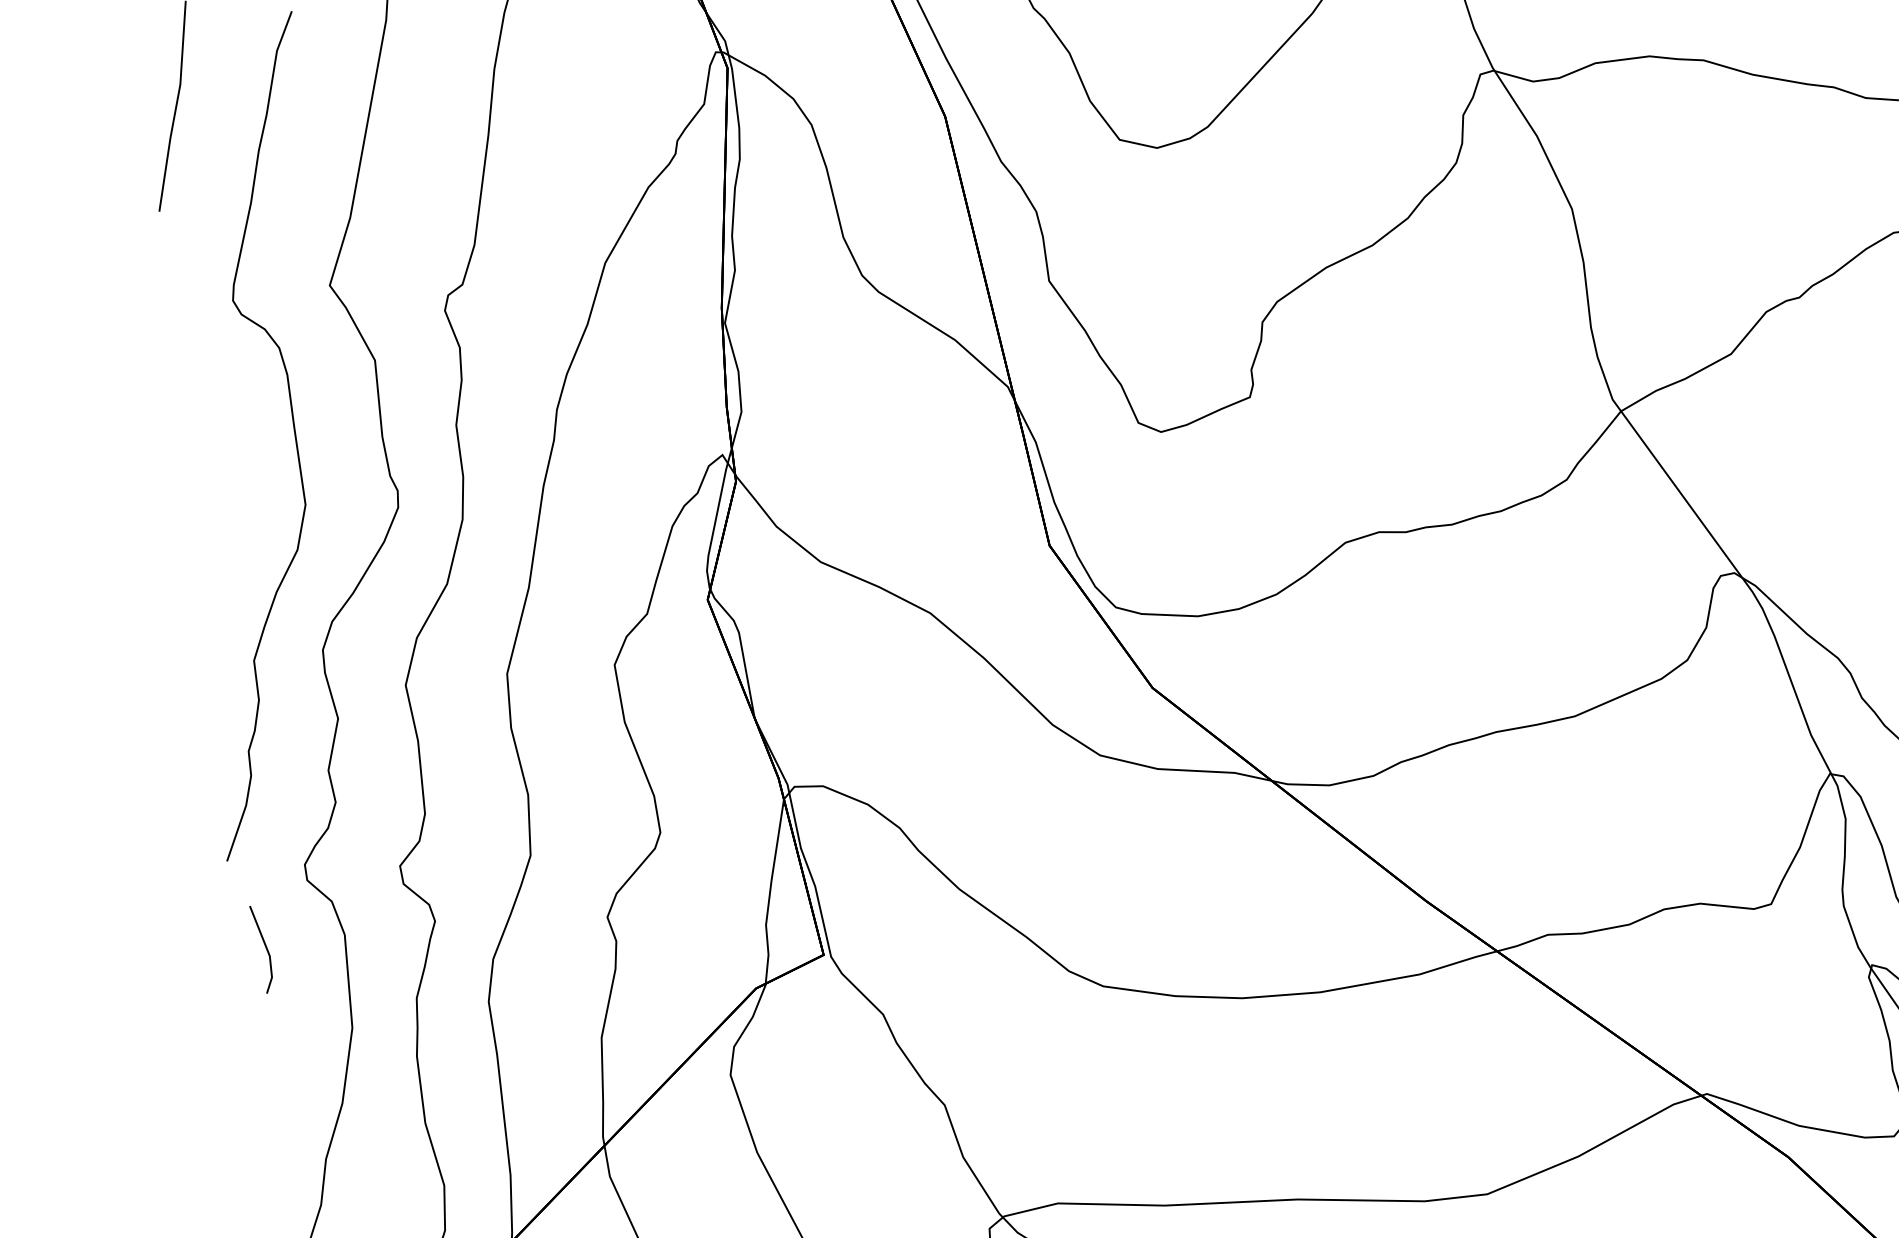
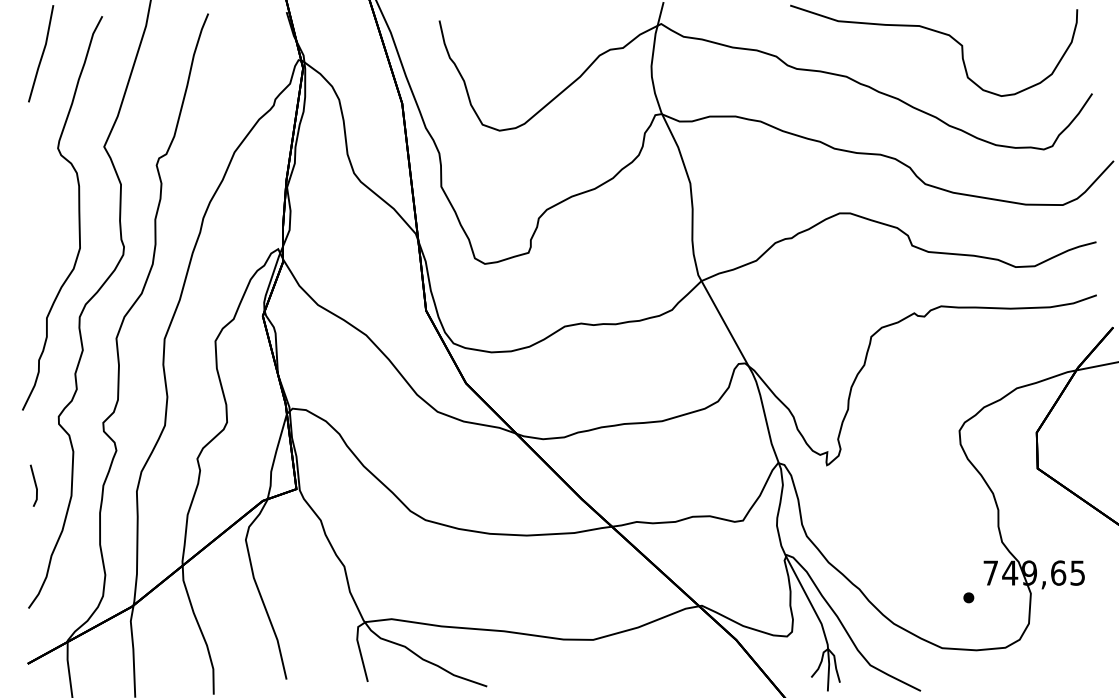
line: (263, 946) -> (34, 484), moved

